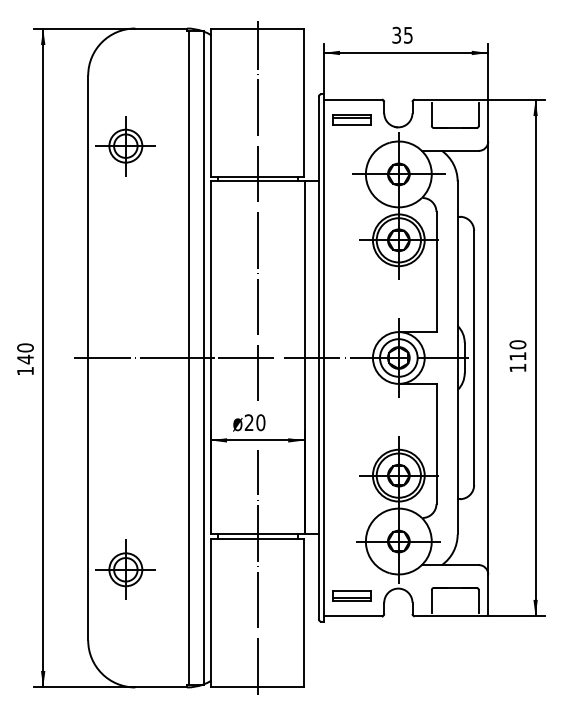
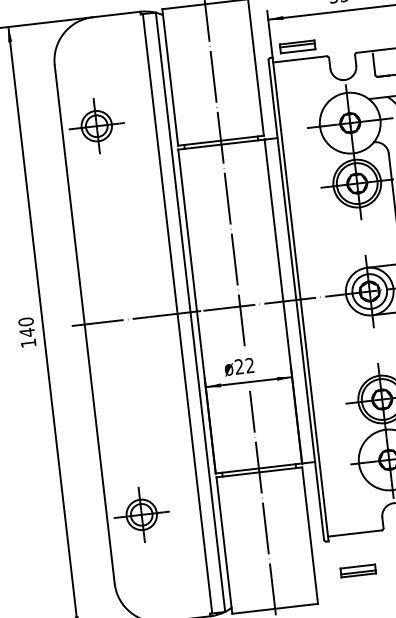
part: (351, 119) -> (297, 46), moved
text: (260, 422) -> (249, 365), 20 -> 22
part: (351, 595) -> (357, 570), moved

